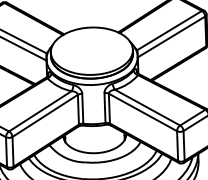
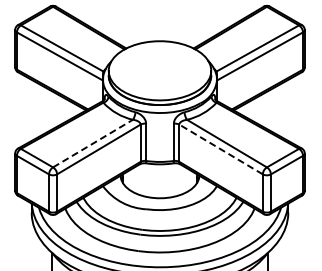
line: (40, 111) -> (93, 143), solid -> dashed
line: (143, 112) -> (221, 149), solid -> dashed

